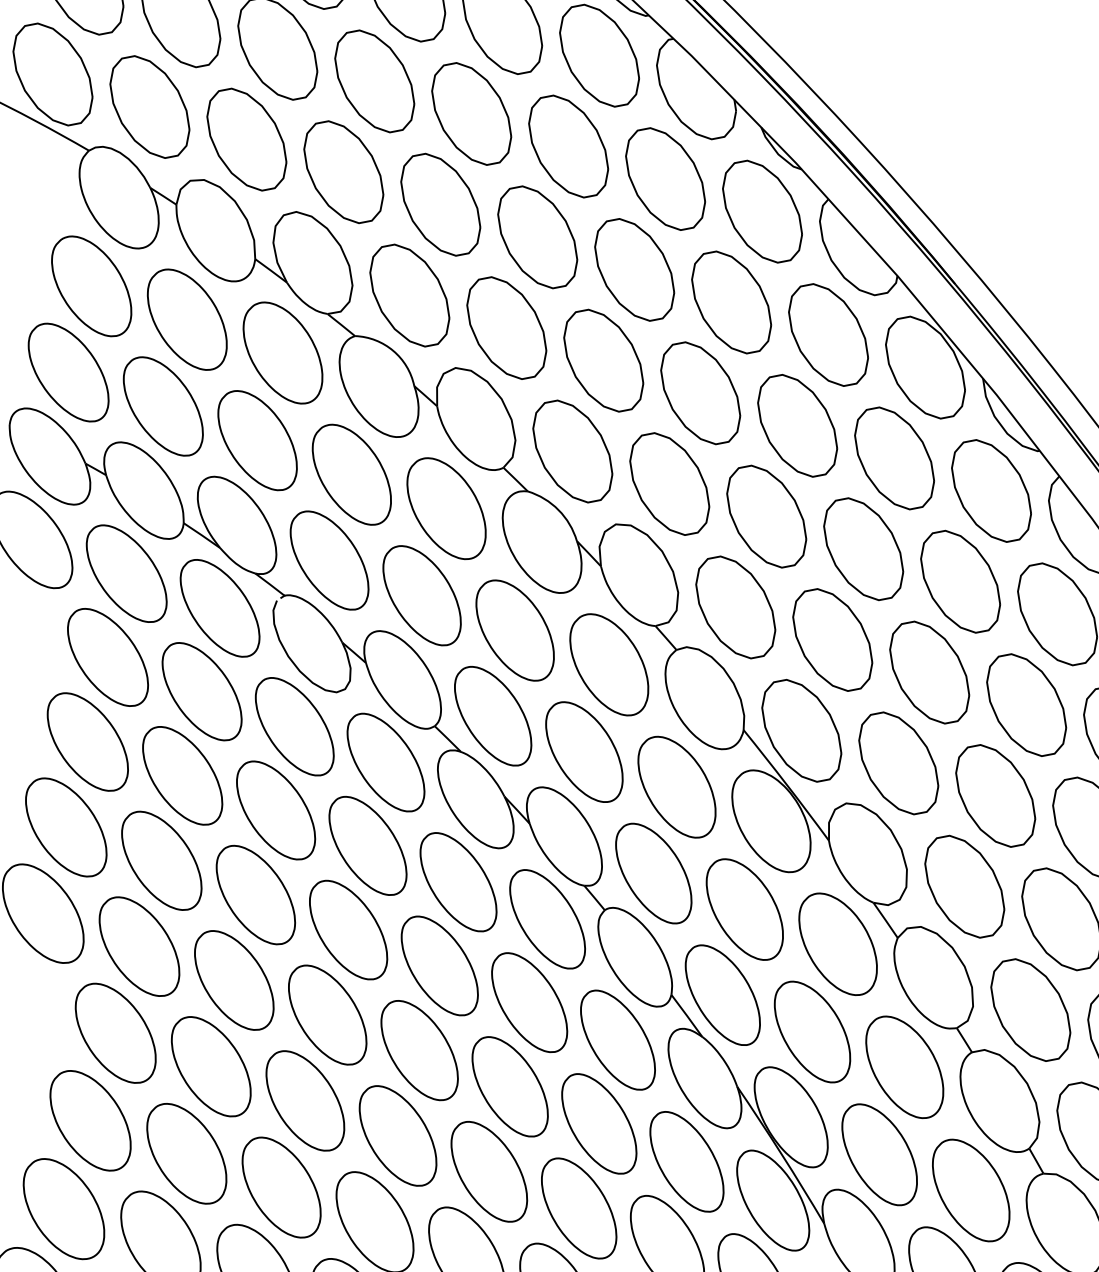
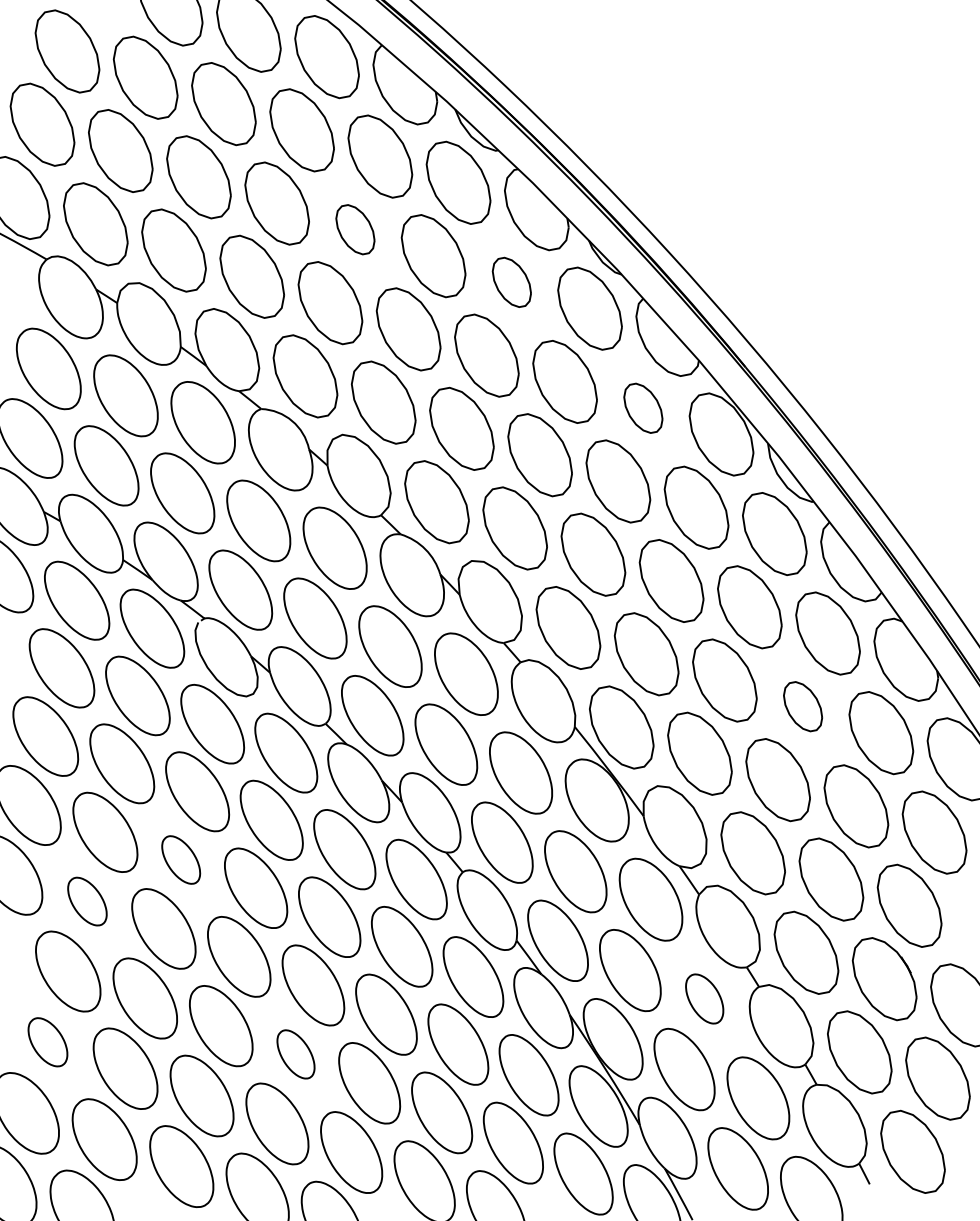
part: (471, 113) -> (355, 229), size x0.6
part: (665, 179) -> (511, 282), size x0.6
part: (828, 335) -> (643, 408), size x0.6
part: (1025, 704) -> (802, 706), size x0.6
part: (254, 894) -> (180, 859), size x0.6
part: (139, 946) -> (87, 901), size x0.6
part: (904, 1066) -> (704, 998), size x0.6
part: (90, 1121) -> (47, 1042), size x0.6
part: (397, 1136) -> (295, 1054), size x0.6

